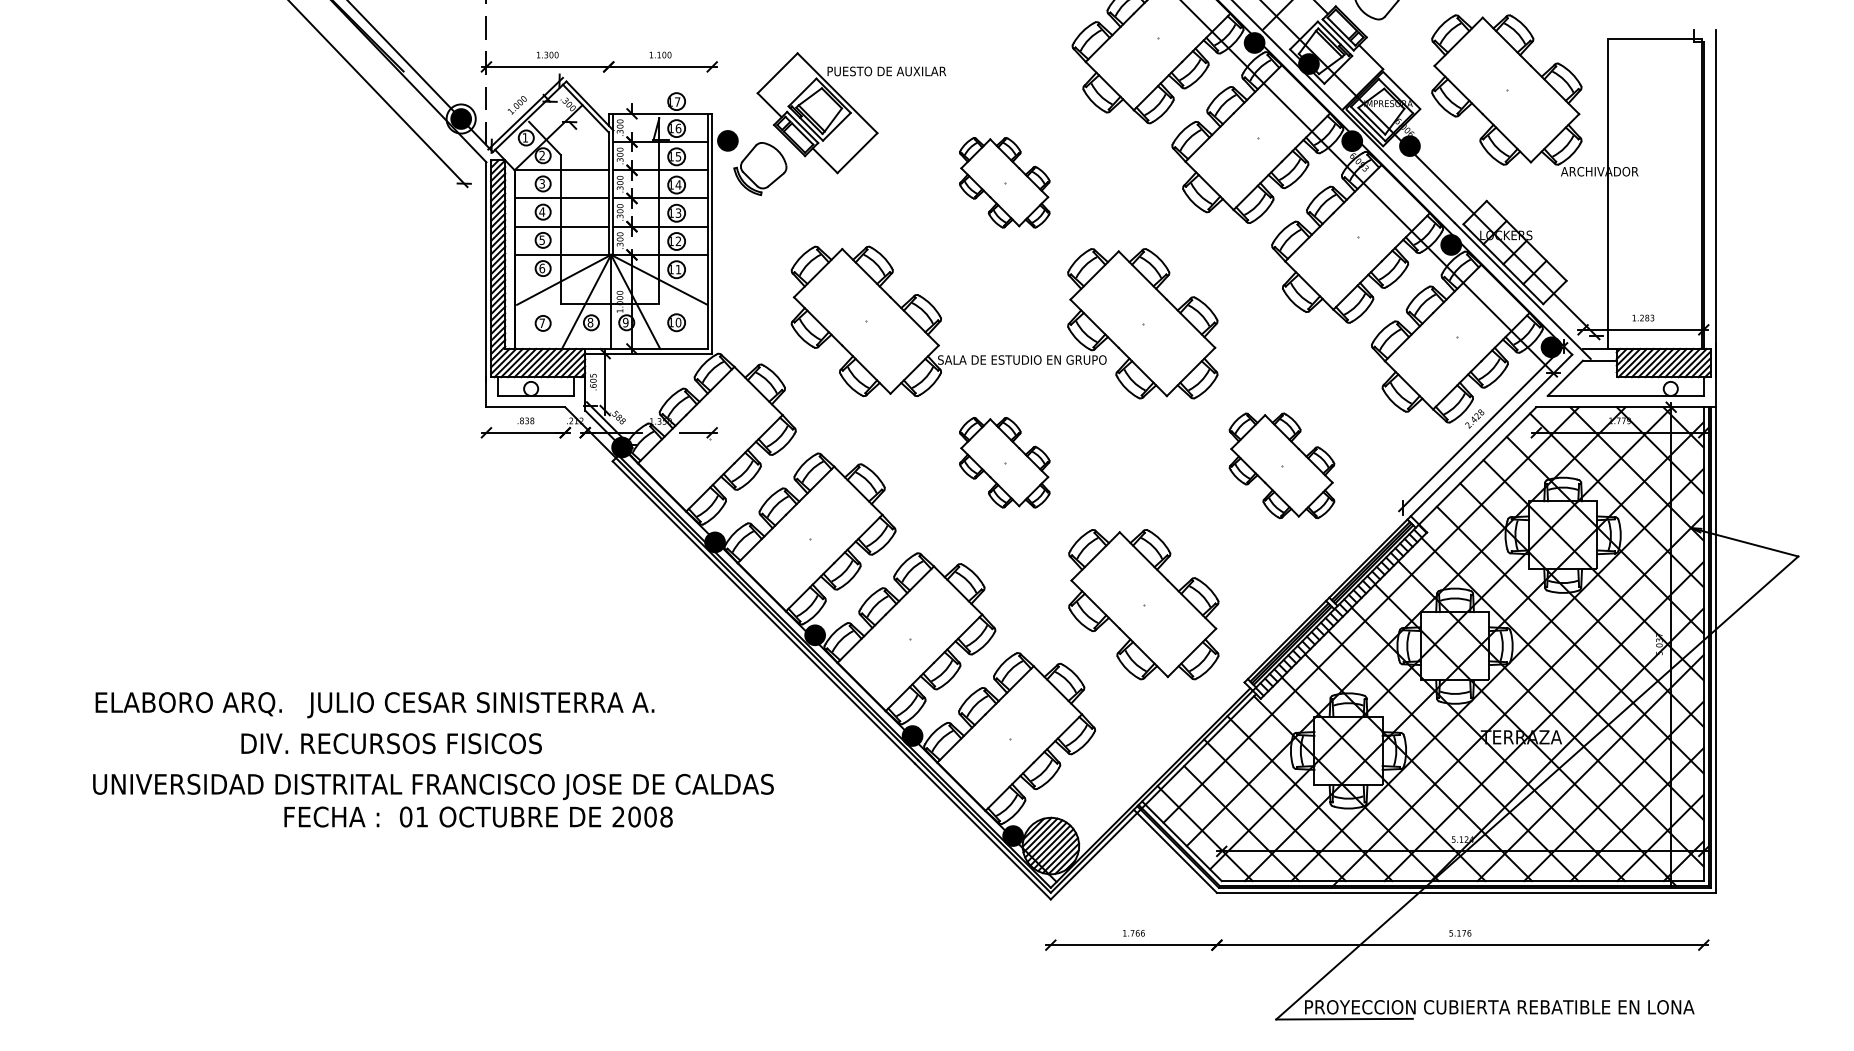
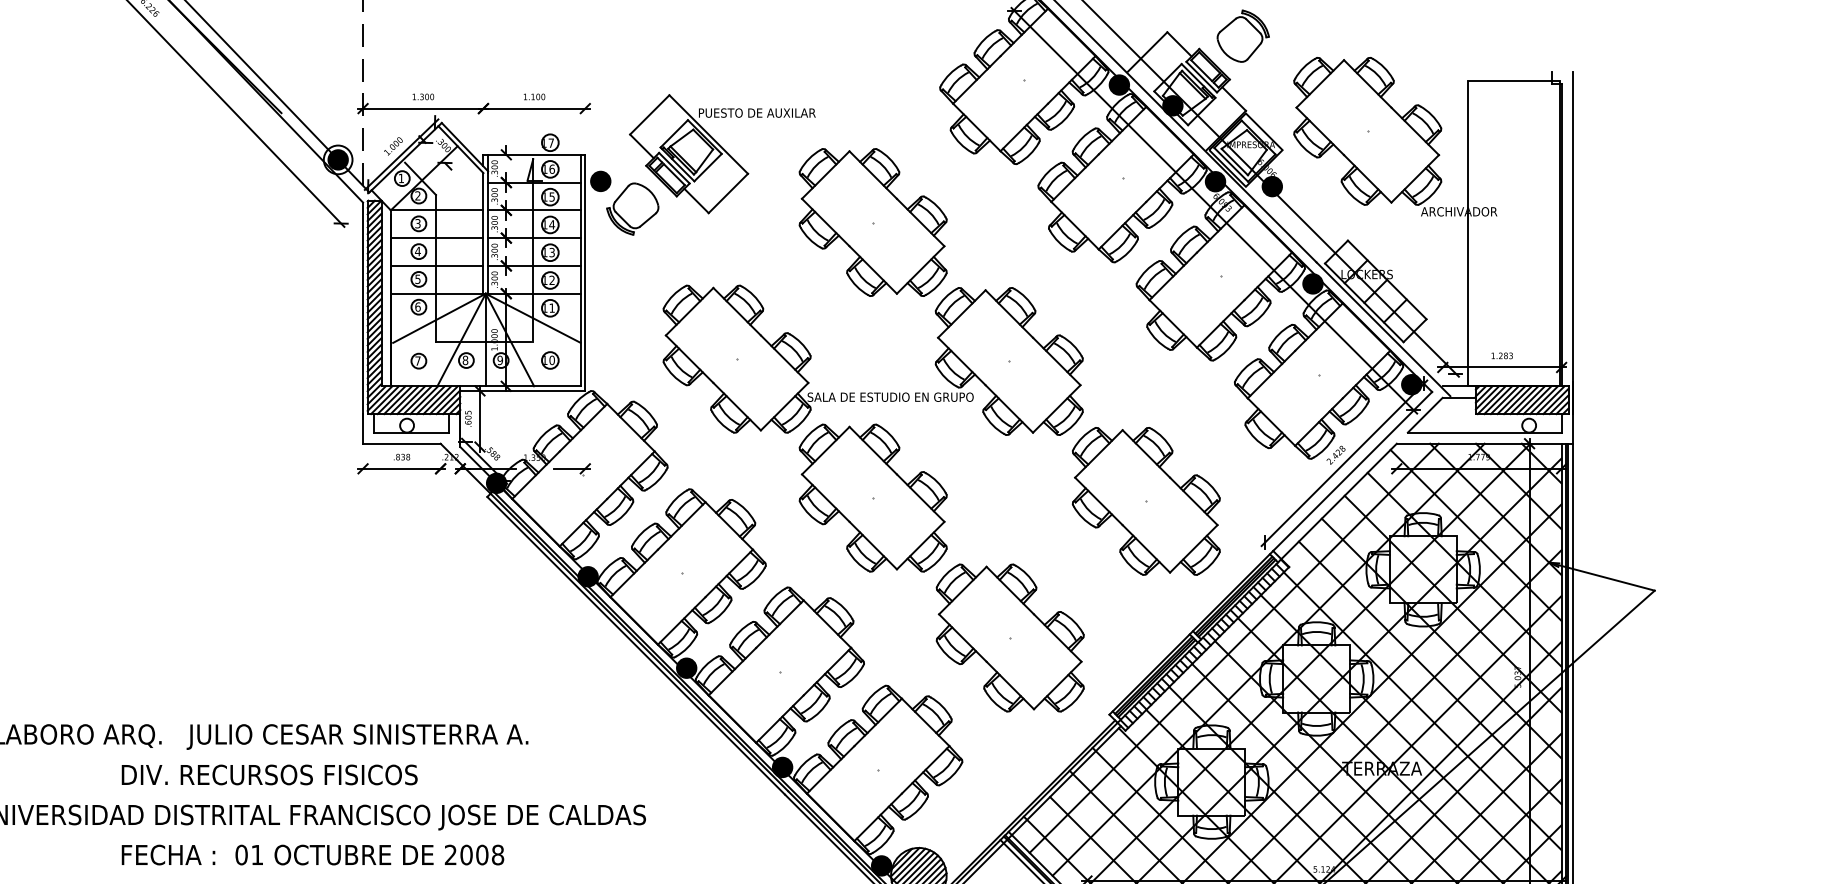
part: (1004, 182) -> (873, 222), size x1.67
part: (1004, 462) -> (873, 498), size x1.67
part: (1281, 465) -> (1145, 501), size x1.43
text: (478, 816) -> (312, 854), moved

